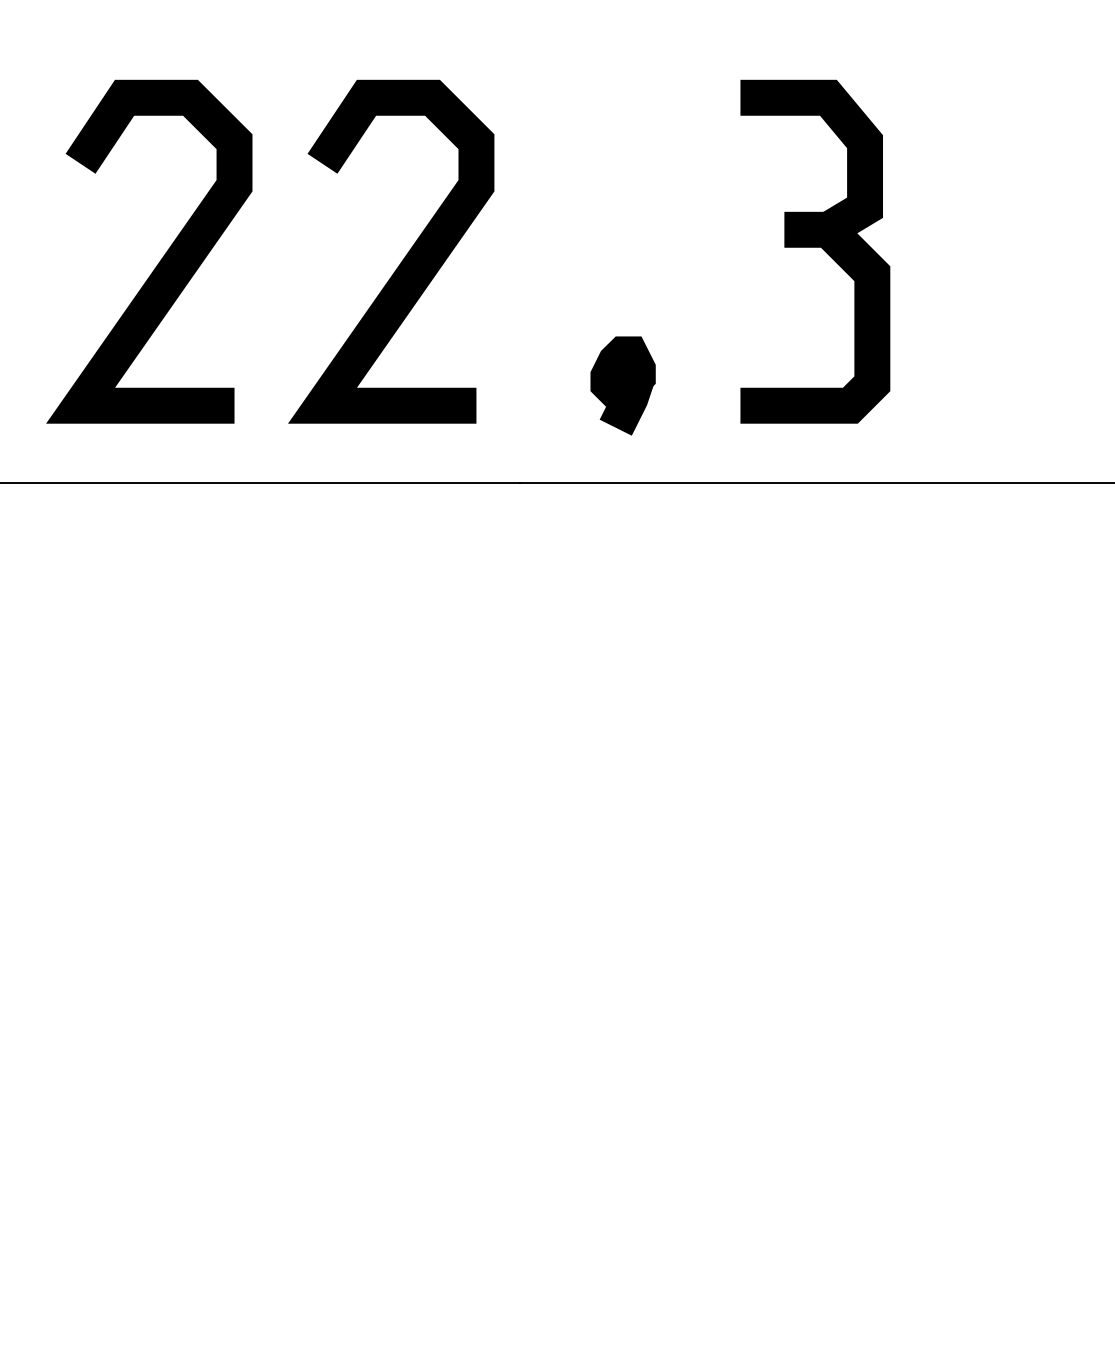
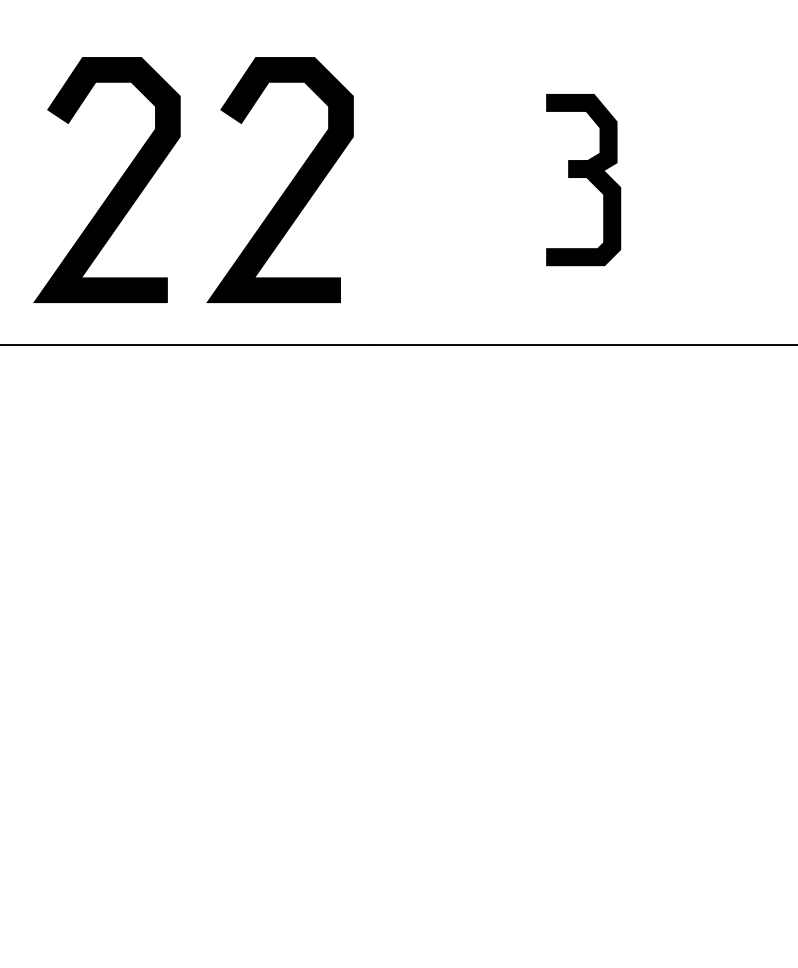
part: (815, 250) -> (583, 179), size x0.7
part: (622, 385) -> (445, 275), removed

